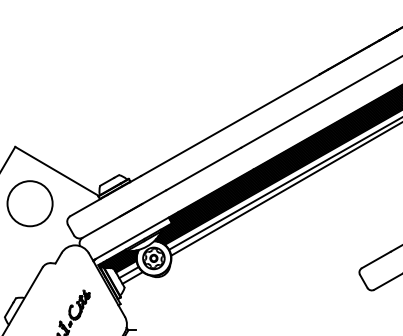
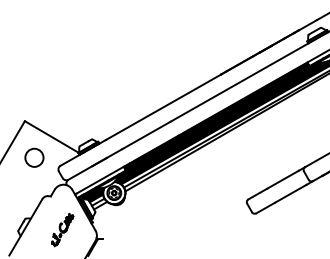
circle: (30, 203) -> (34, 157), size x0.62

